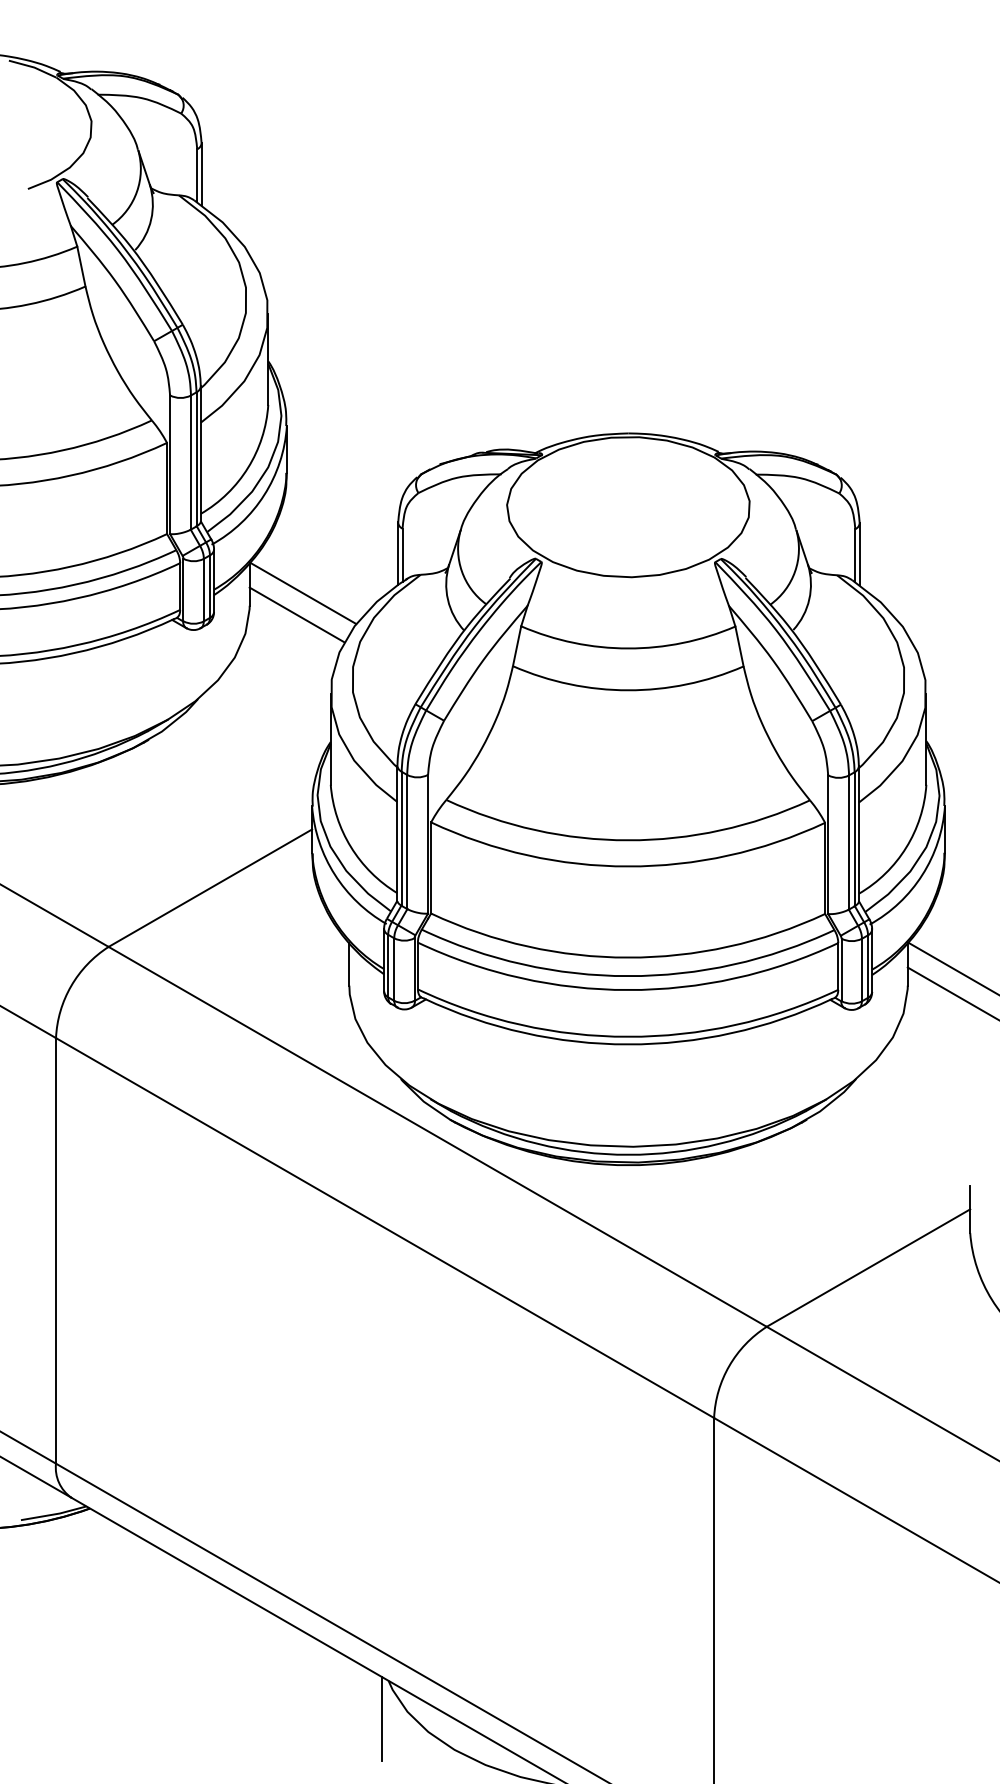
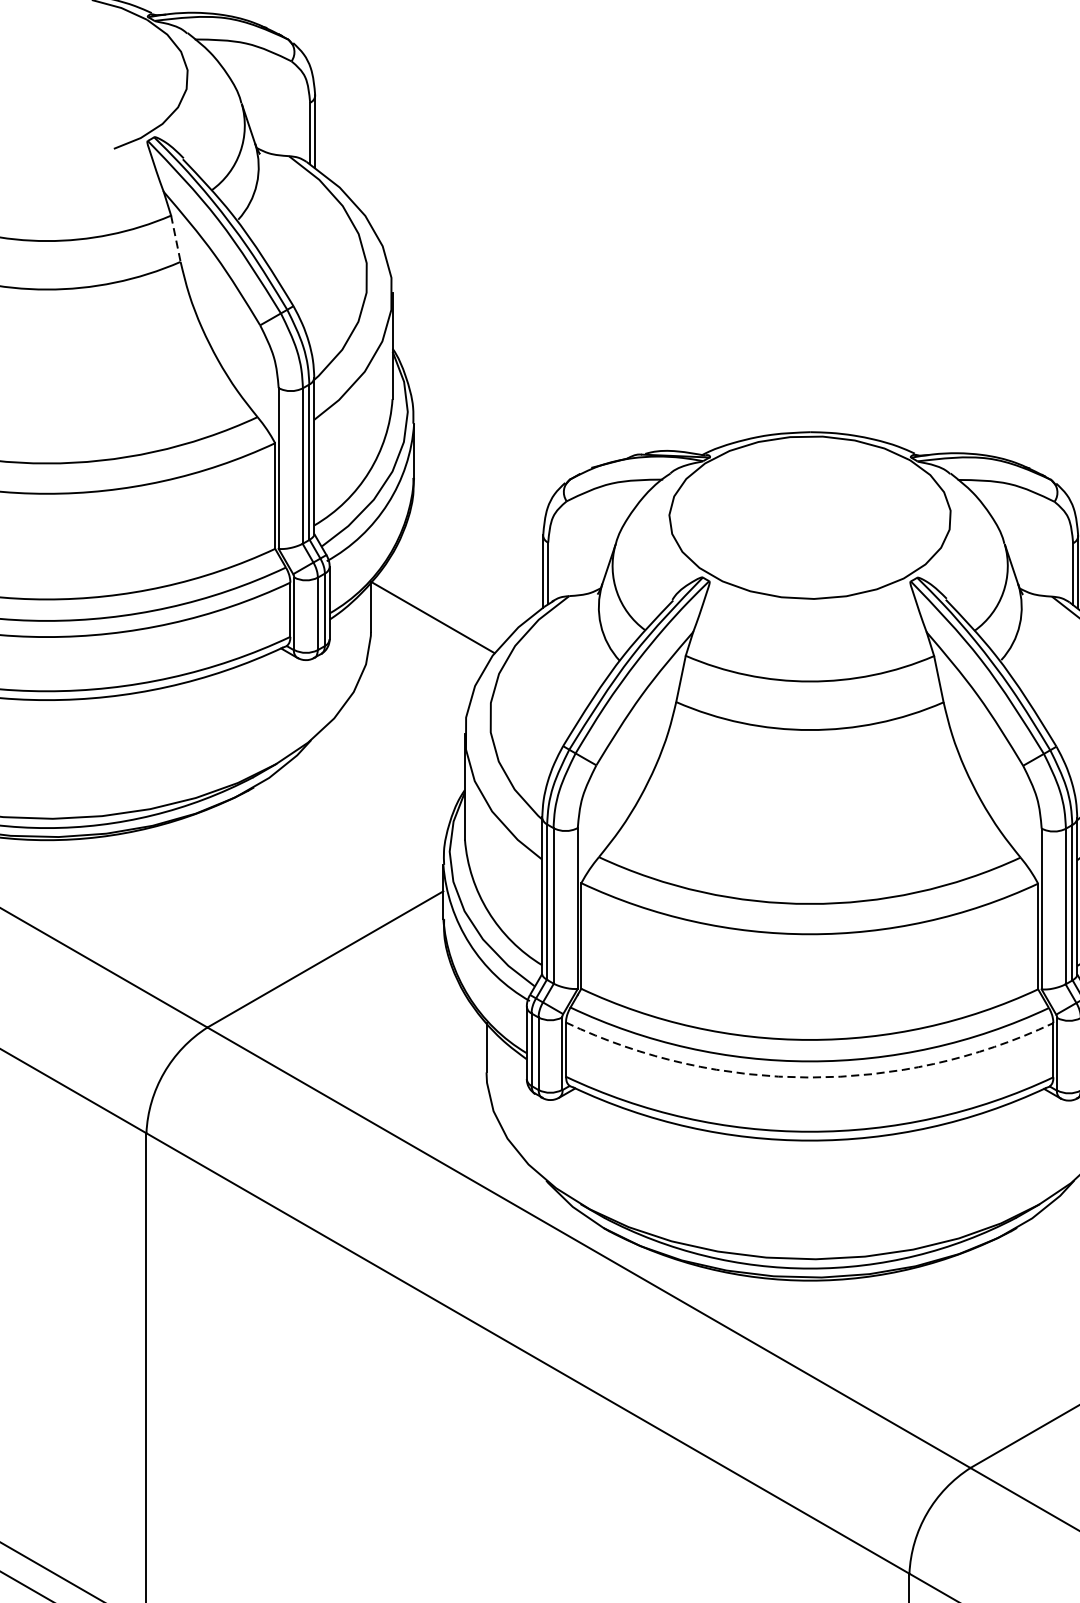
line: (81, 267) -> (175, 239), solid -> dashed
line: (296, 614) -> (425, 642), removed
arc: (628, 990) -> (810, 1078), solid -> dashed

